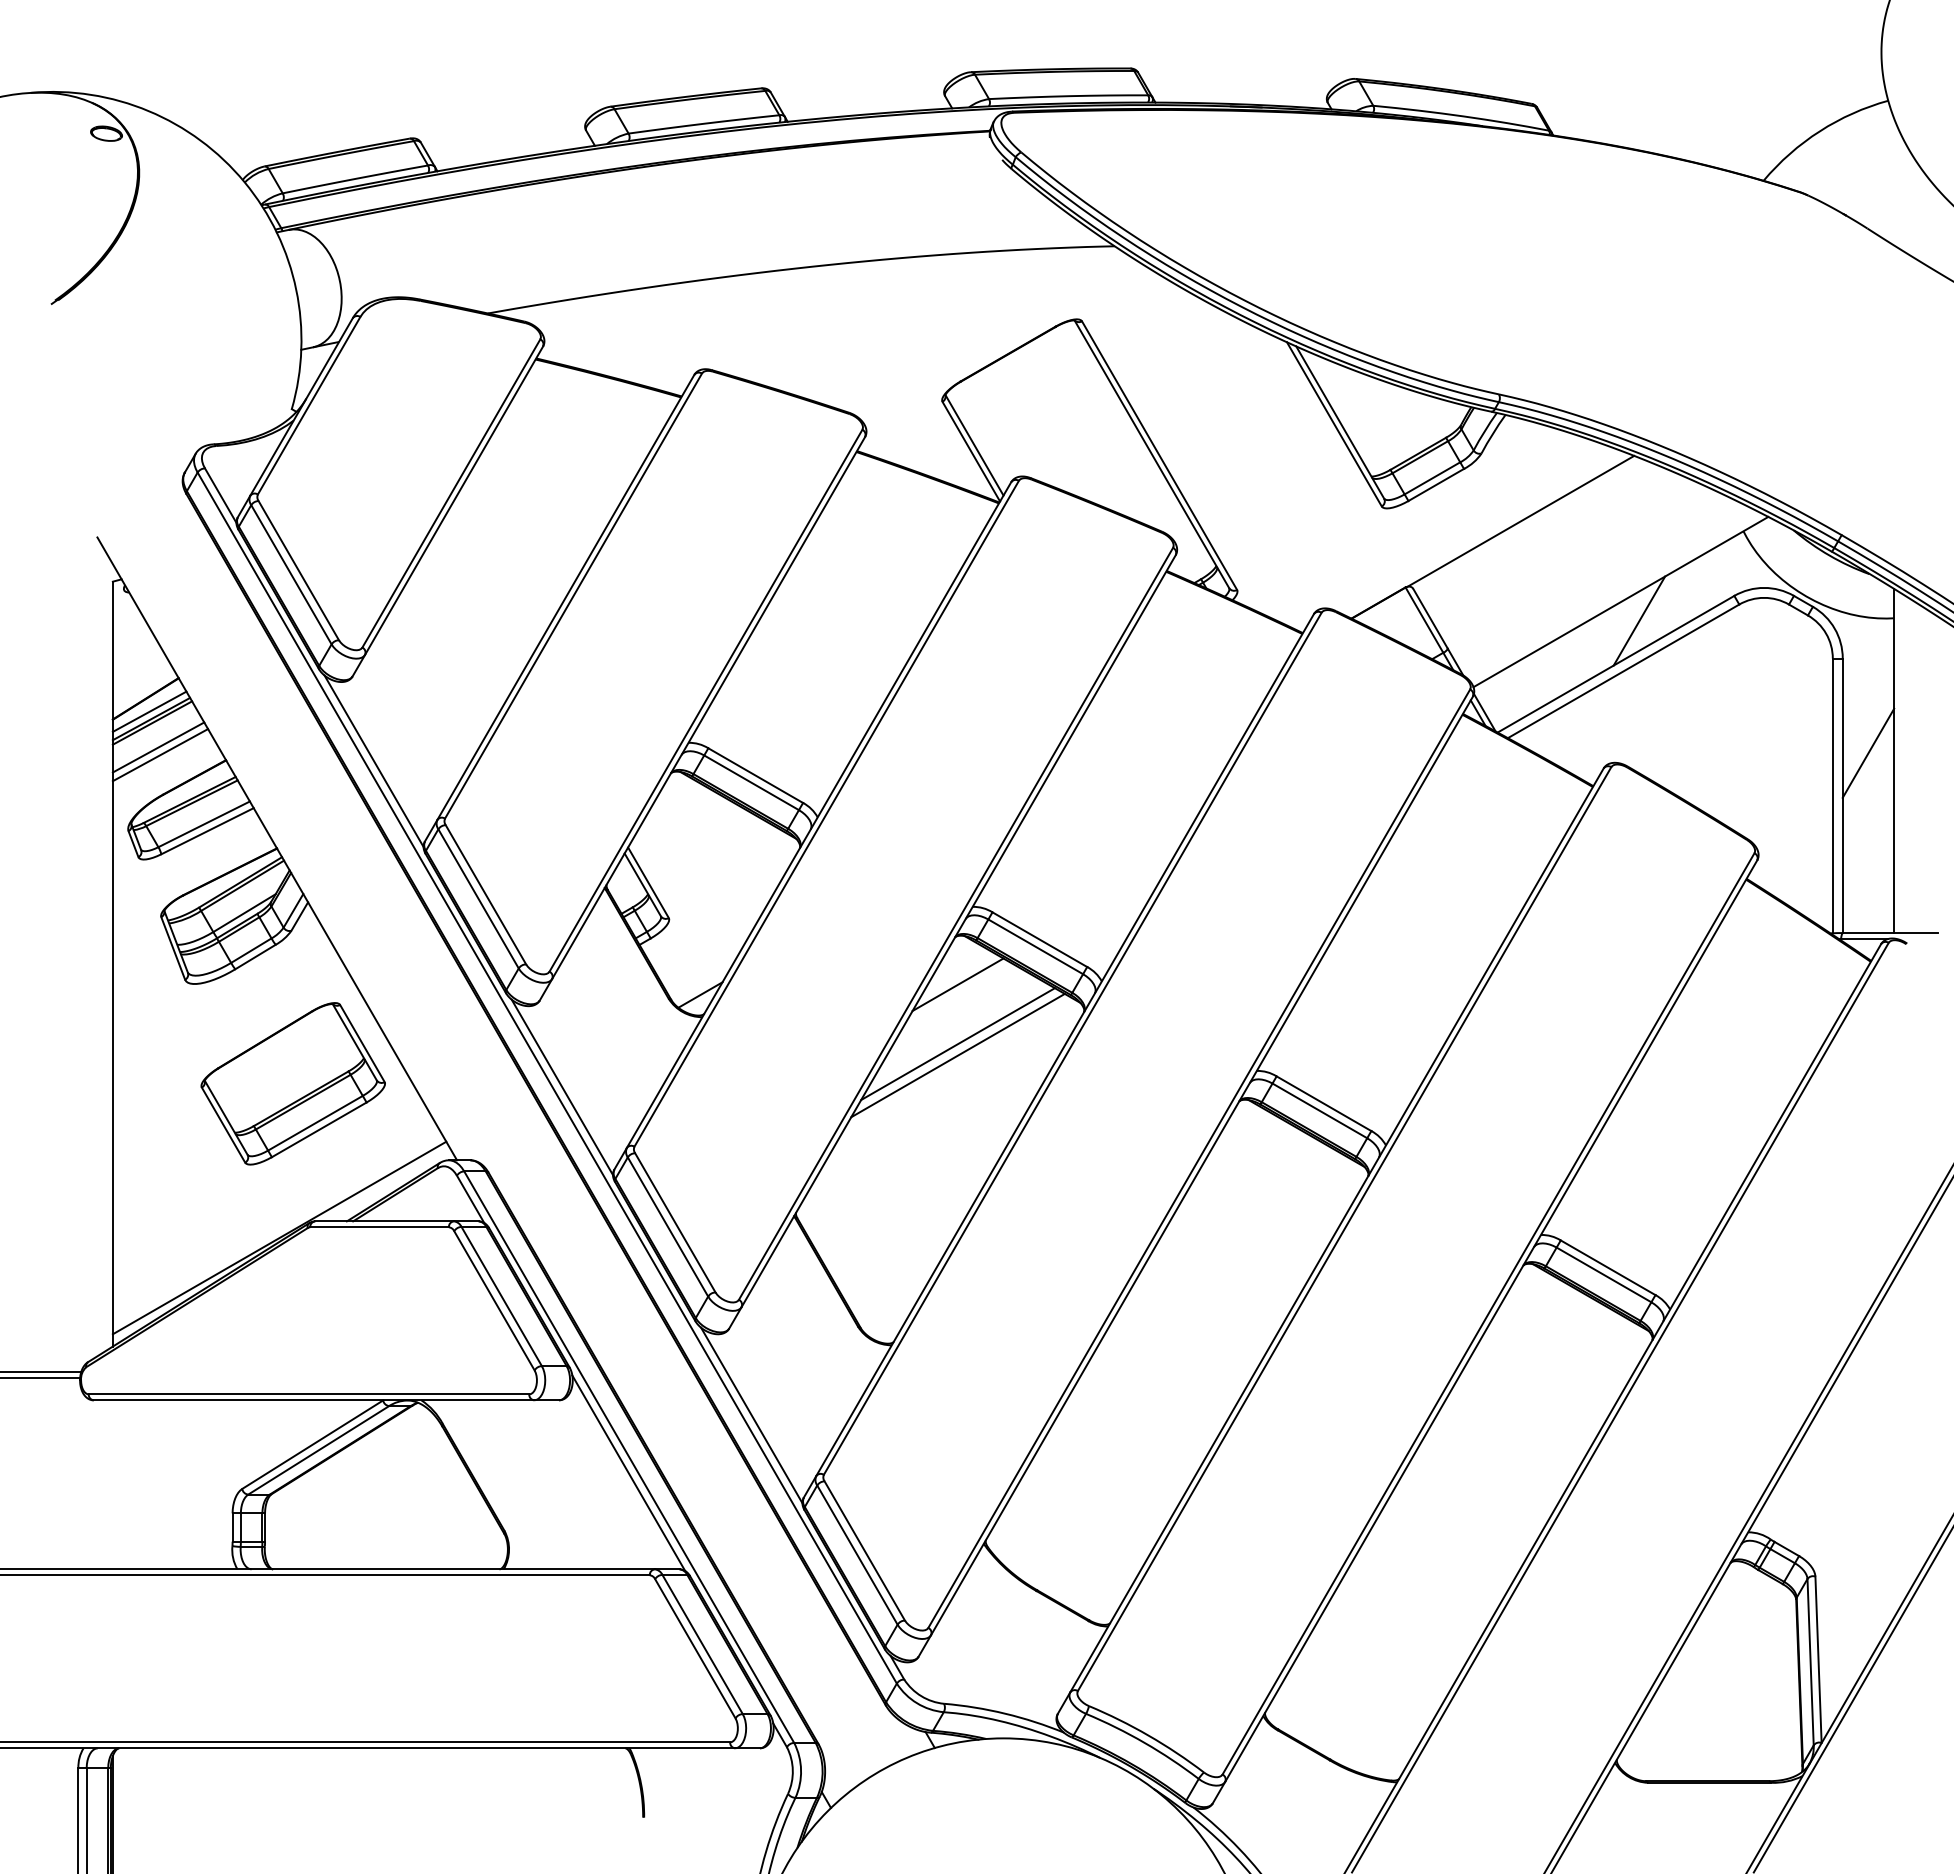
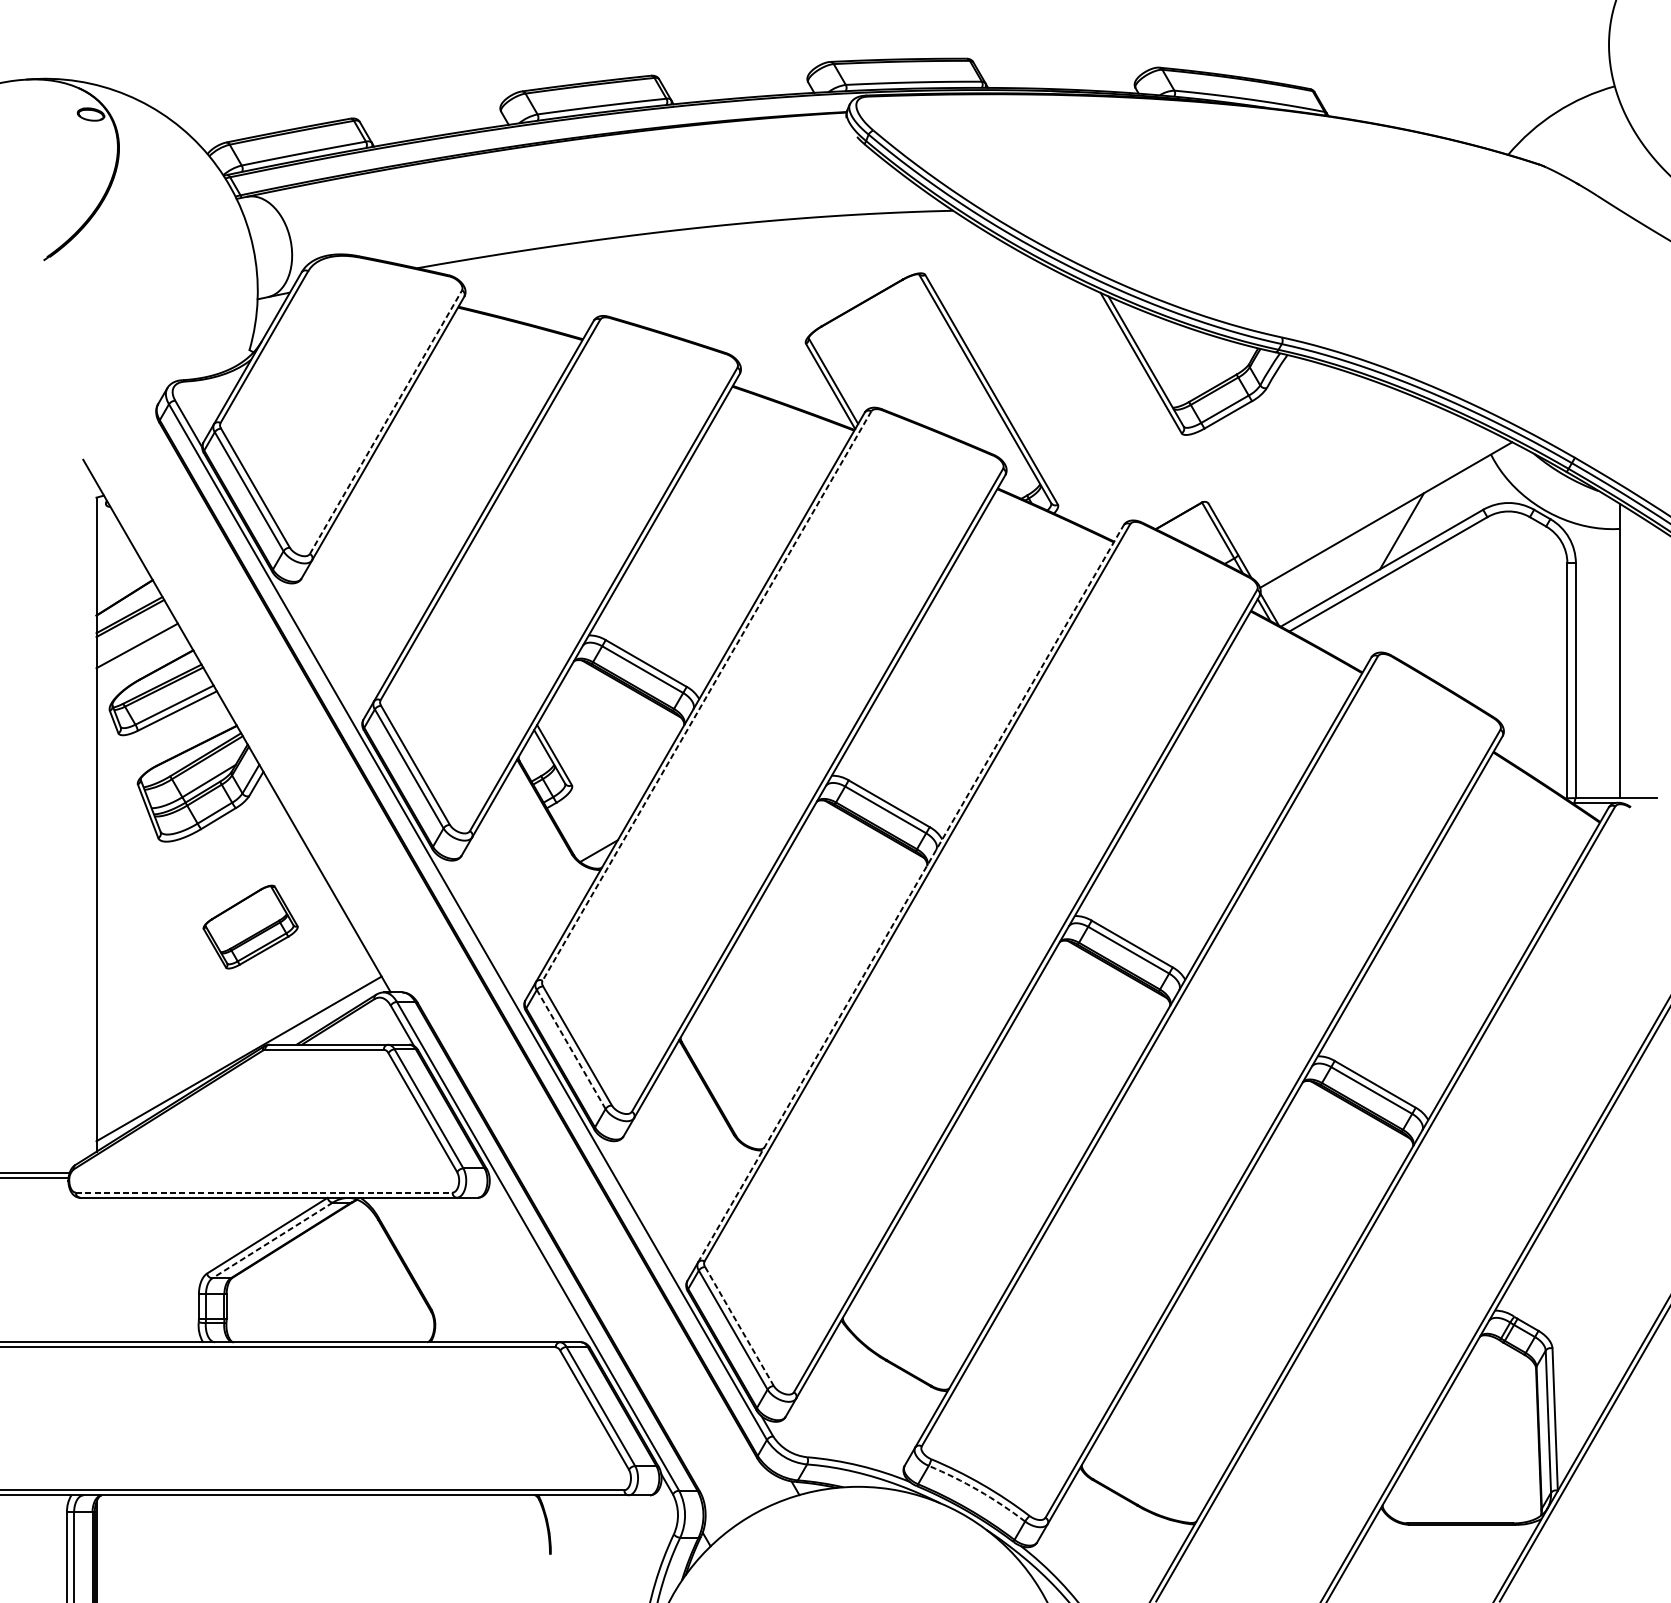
line: (451, 493) -> (386, 422), solid -> dashed
line: (1520, 520) -> (1300, 445), removed
line: (149, 711) -> (127, 608), removed
line: (158, 747) -> (135, 639), removed
line: (1868, 752) -> (1597, 643), removed
line: (373, 761) -> (319, 651), removed
line: (826, 814) -> (706, 696), solid -> dashed
line: (957, 984) -> (818, 842), removed
line: (957, 1044) -> (818, 893), removed
line: (1065, 1045) -> (911, 894), solid -> dashed
line: (957, 1055) -> (818, 902), removed
part: (292, 1083) -> (250, 926), size x0.6
line: (562, 1087) -> (481, 930), removed
line: (667, 1226) -> (570, 1049), solid -> dashed
line: (309, 1394) -> (264, 1192), solid -> dashed
line: (751, 1415) -> (642, 1210), removed
line: (318, 1450) -> (272, 1240), solid -> dashed
line: (628, 1472) -> (537, 1259), removed
line: (865, 1551) -> (740, 1327), solid -> dashed
arc: (1144, 1742) -> (978, 1490), solid -> dashed

